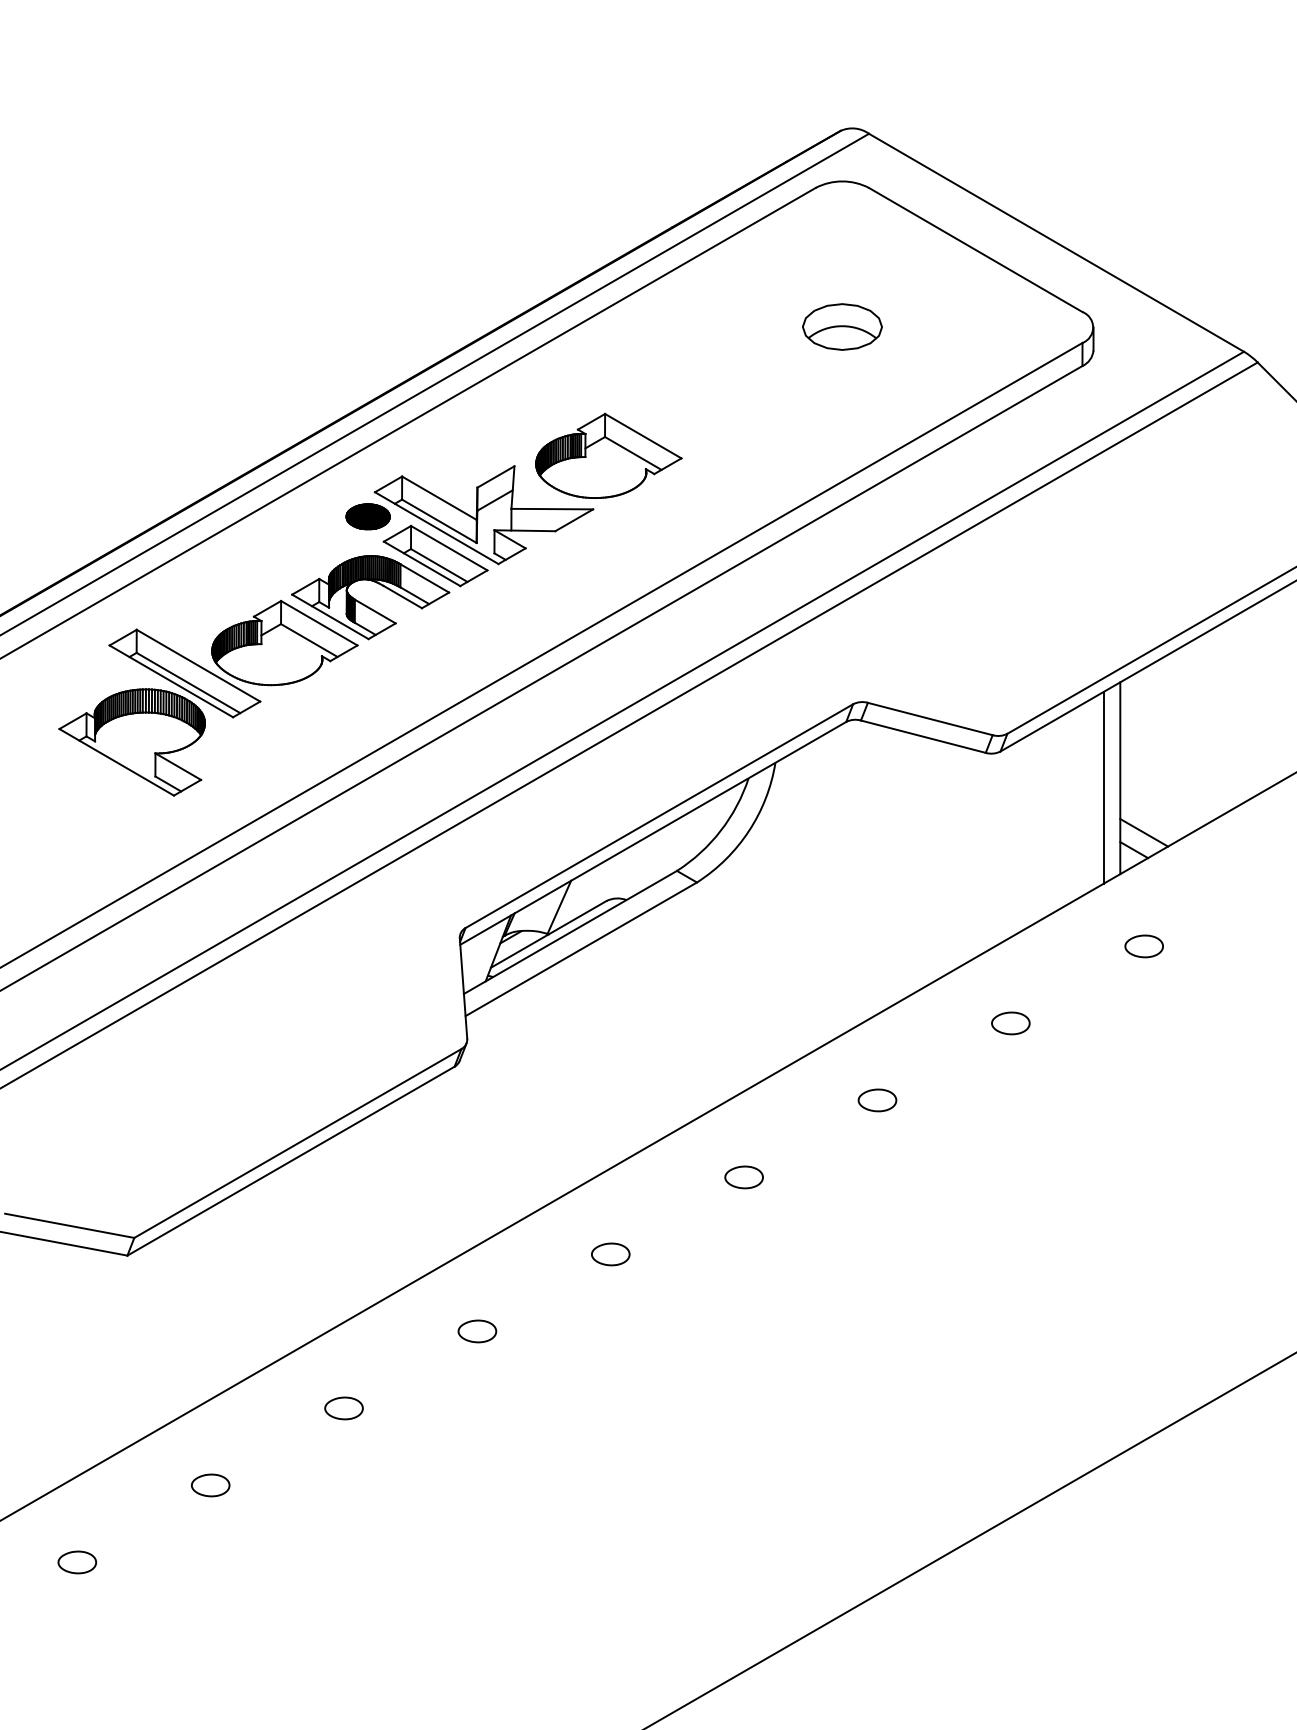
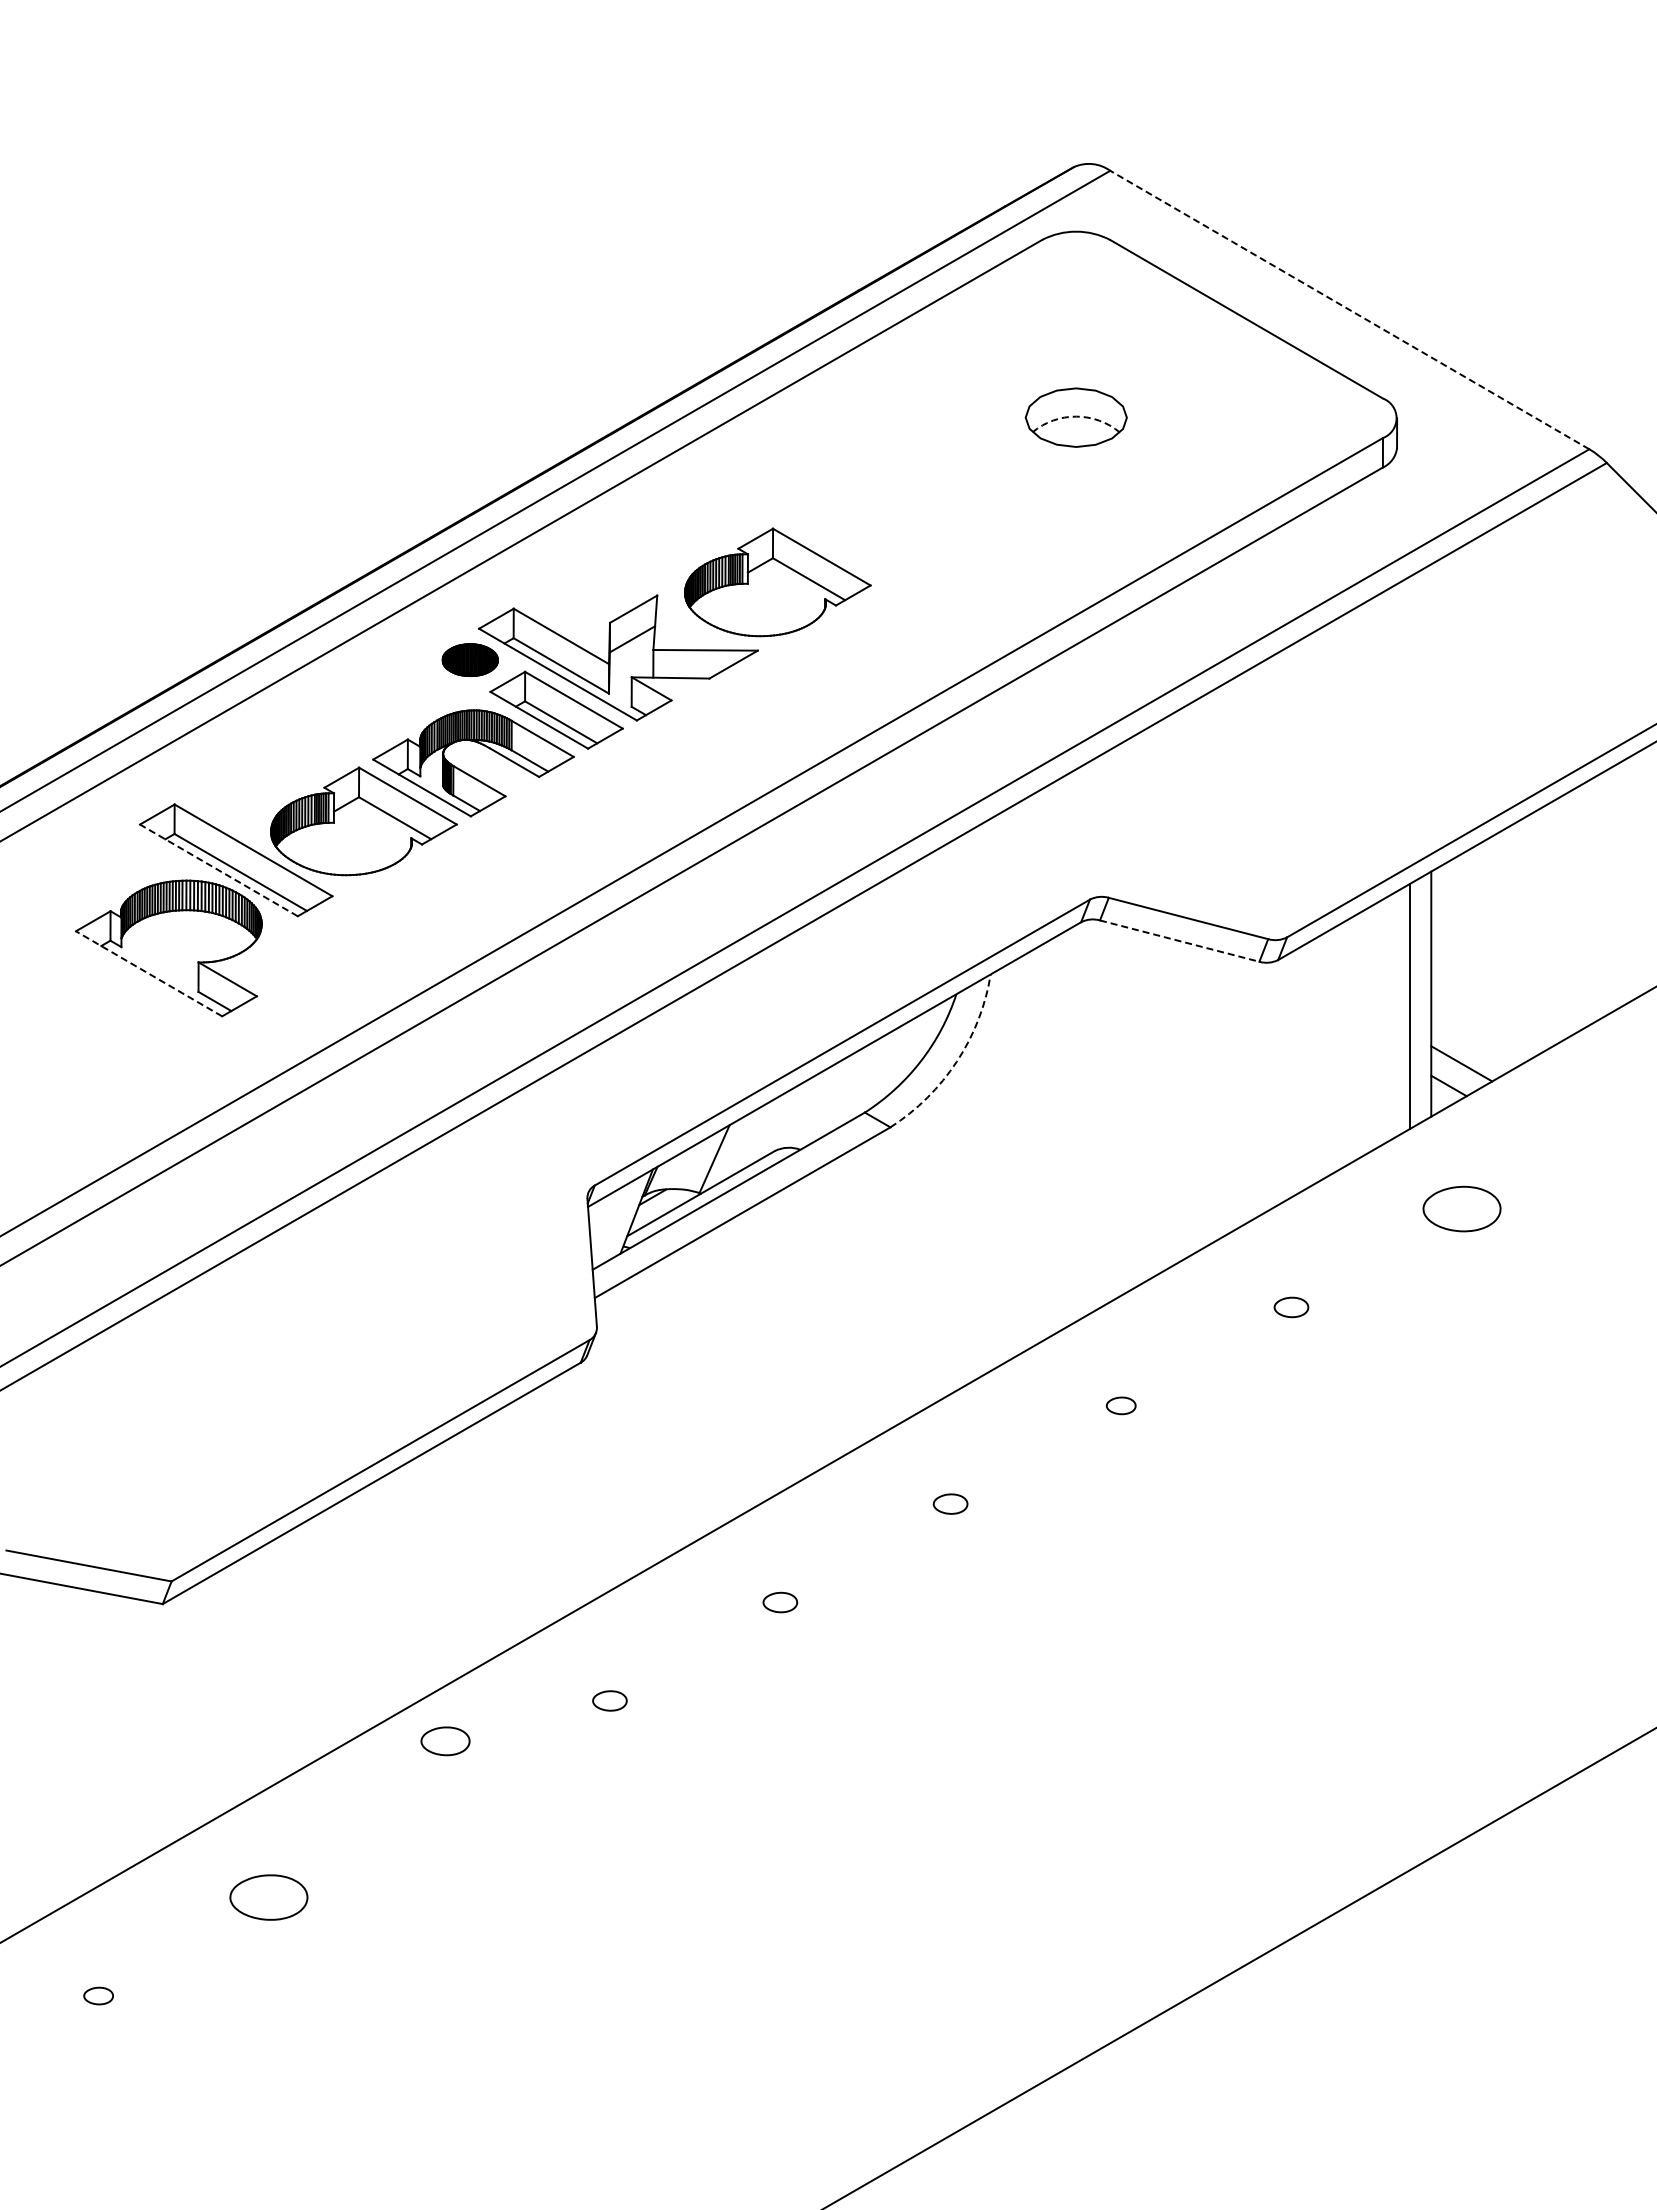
line: (1056, 242) -> (1349, 309), solid -> dashed
arc: (842, 326) -> (1076, 416), solid -> dashed
line: (171, 681) -> (218, 870), solid -> dashed
line: (924, 737) -> (1180, 941), solid -> dashed
line: (117, 762) -> (149, 973), solid -> dashed
arc: (748, 830) -> (956, 1061), solid -> dashed
part: (1143, 946) -> (1461, 1208), size x1.6
part: (1010, 1023) -> (1291, 1307), size x0.7
part: (877, 1100) -> (1121, 1405), size x0.6
part: (743, 1176) -> (950, 1503), size x0.7
part: (610, 1254) -> (780, 1602), size x0.7
part: (477, 1331) -> (609, 1700), size x0.7
part: (344, 1408) -> (445, 1741), moved
part: (210, 1485) -> (269, 1897), size x1.6
part: (77, 1561) -> (98, 1995), size x0.6

